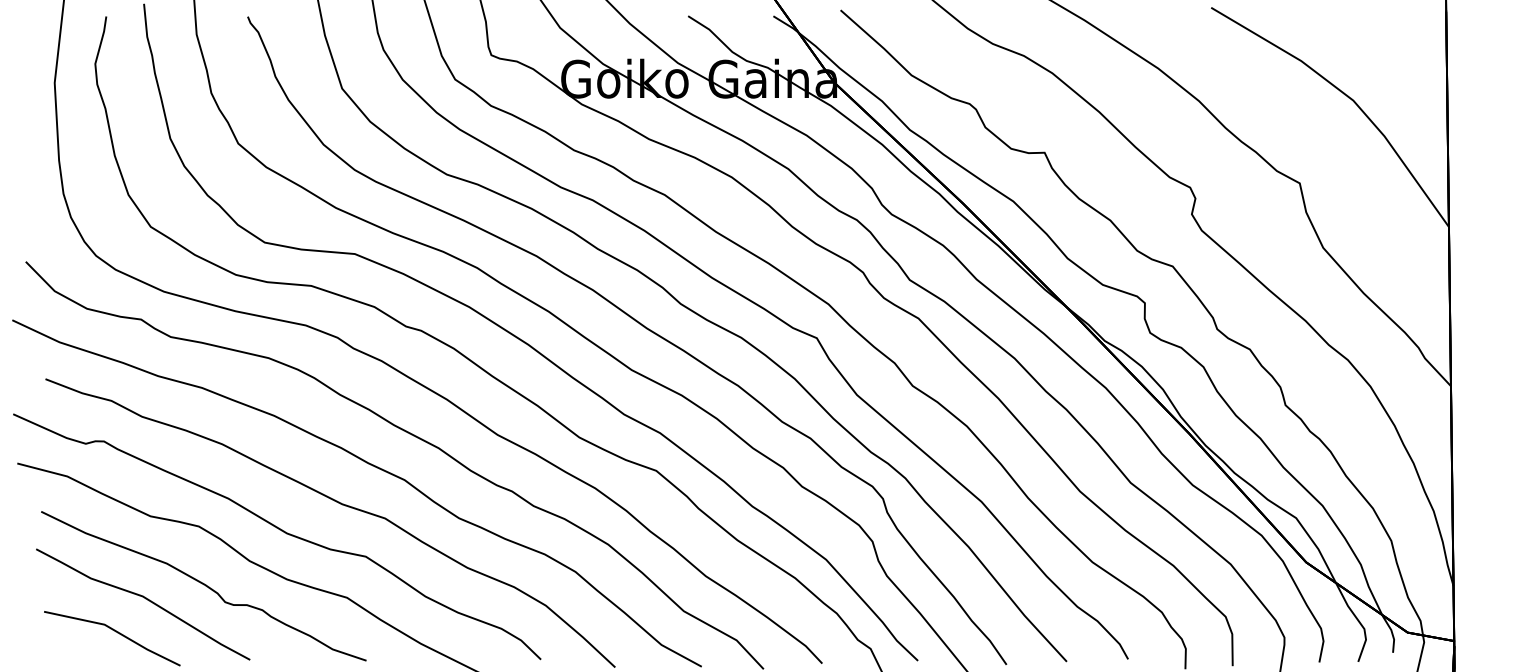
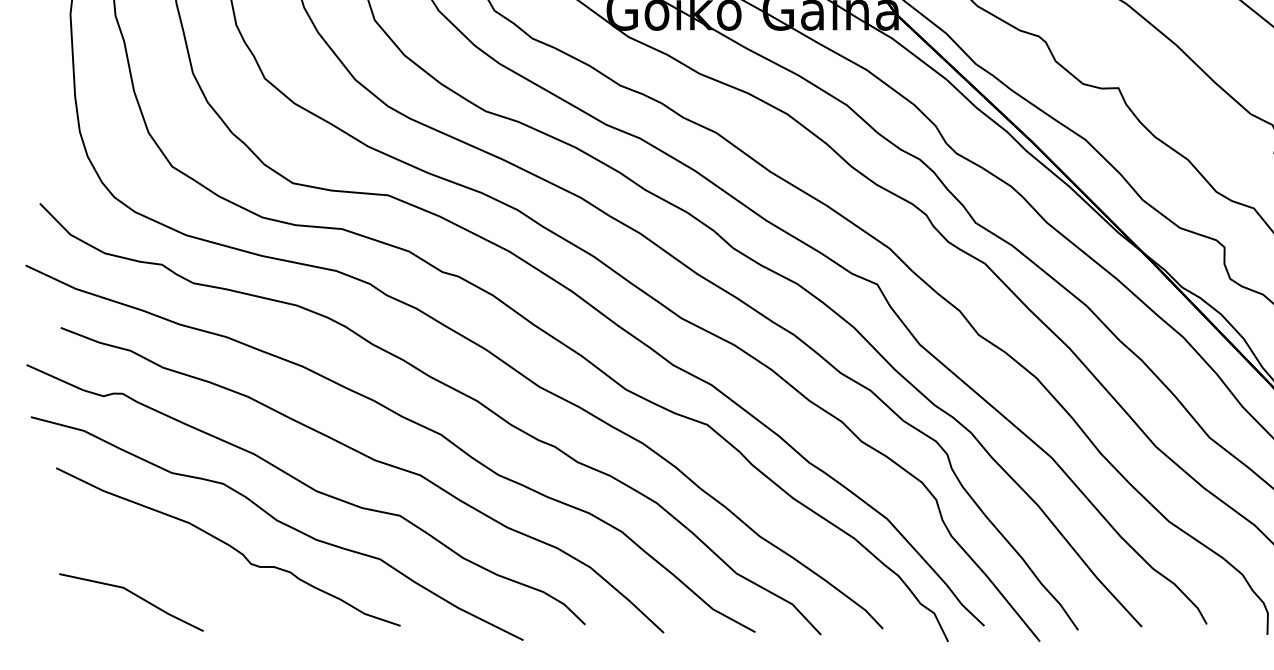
part: (143, 604) -> (164, 566), removed

